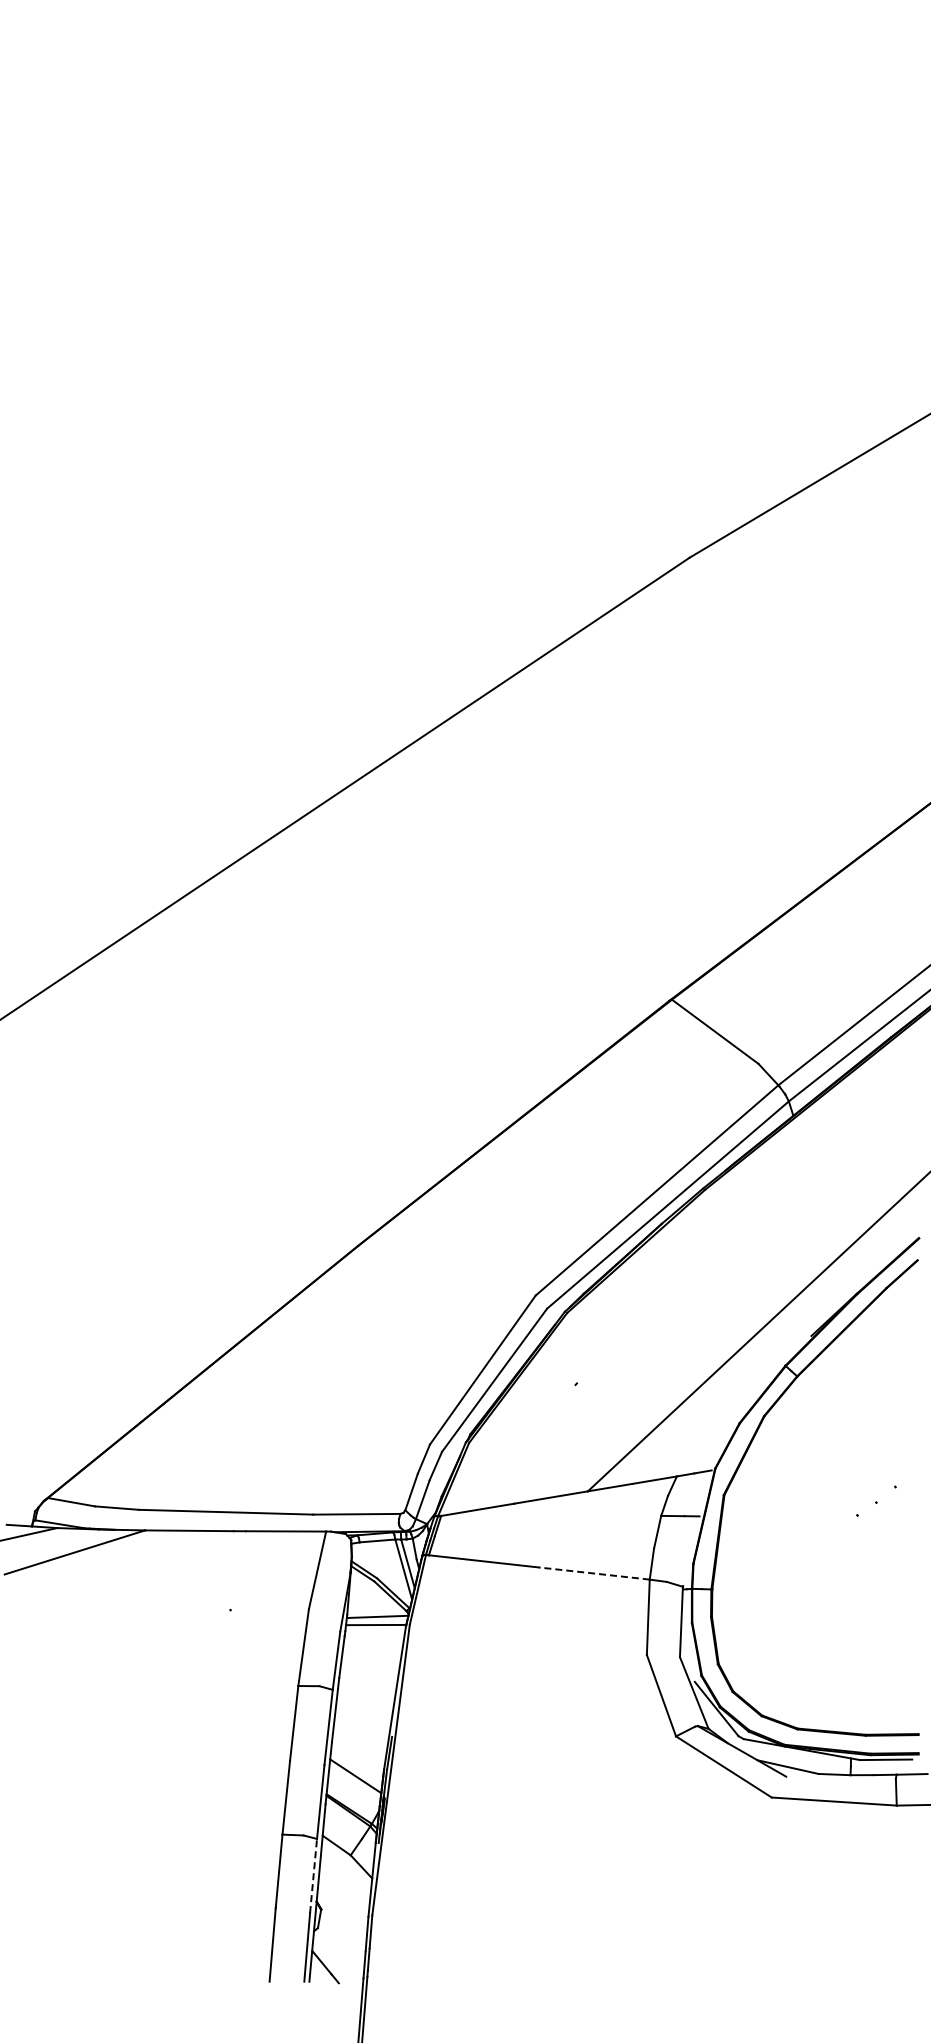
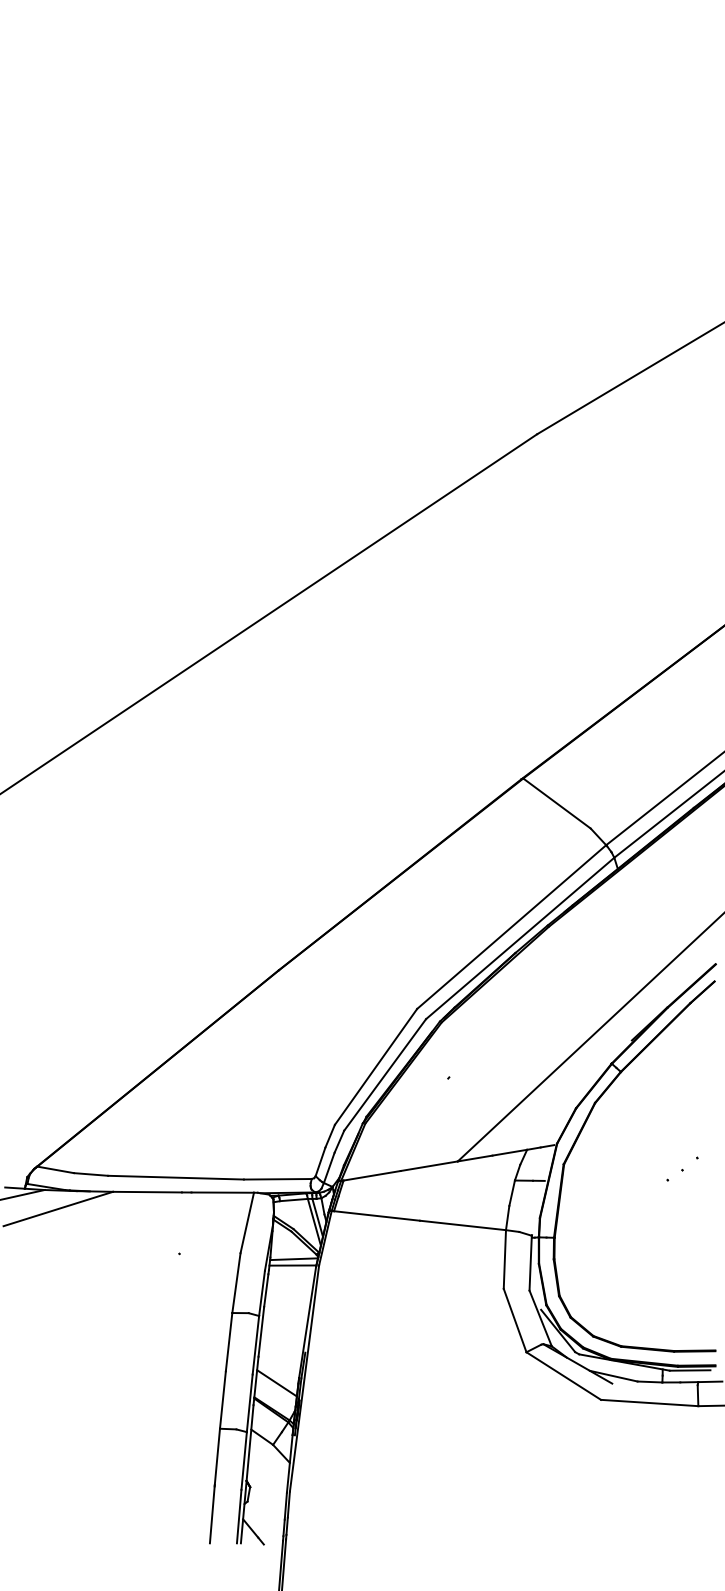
line: (594, 1573) -> (462, 1225), dashed -> solid
line: (313, 1875) -> (244, 1460), dashed -> solid

